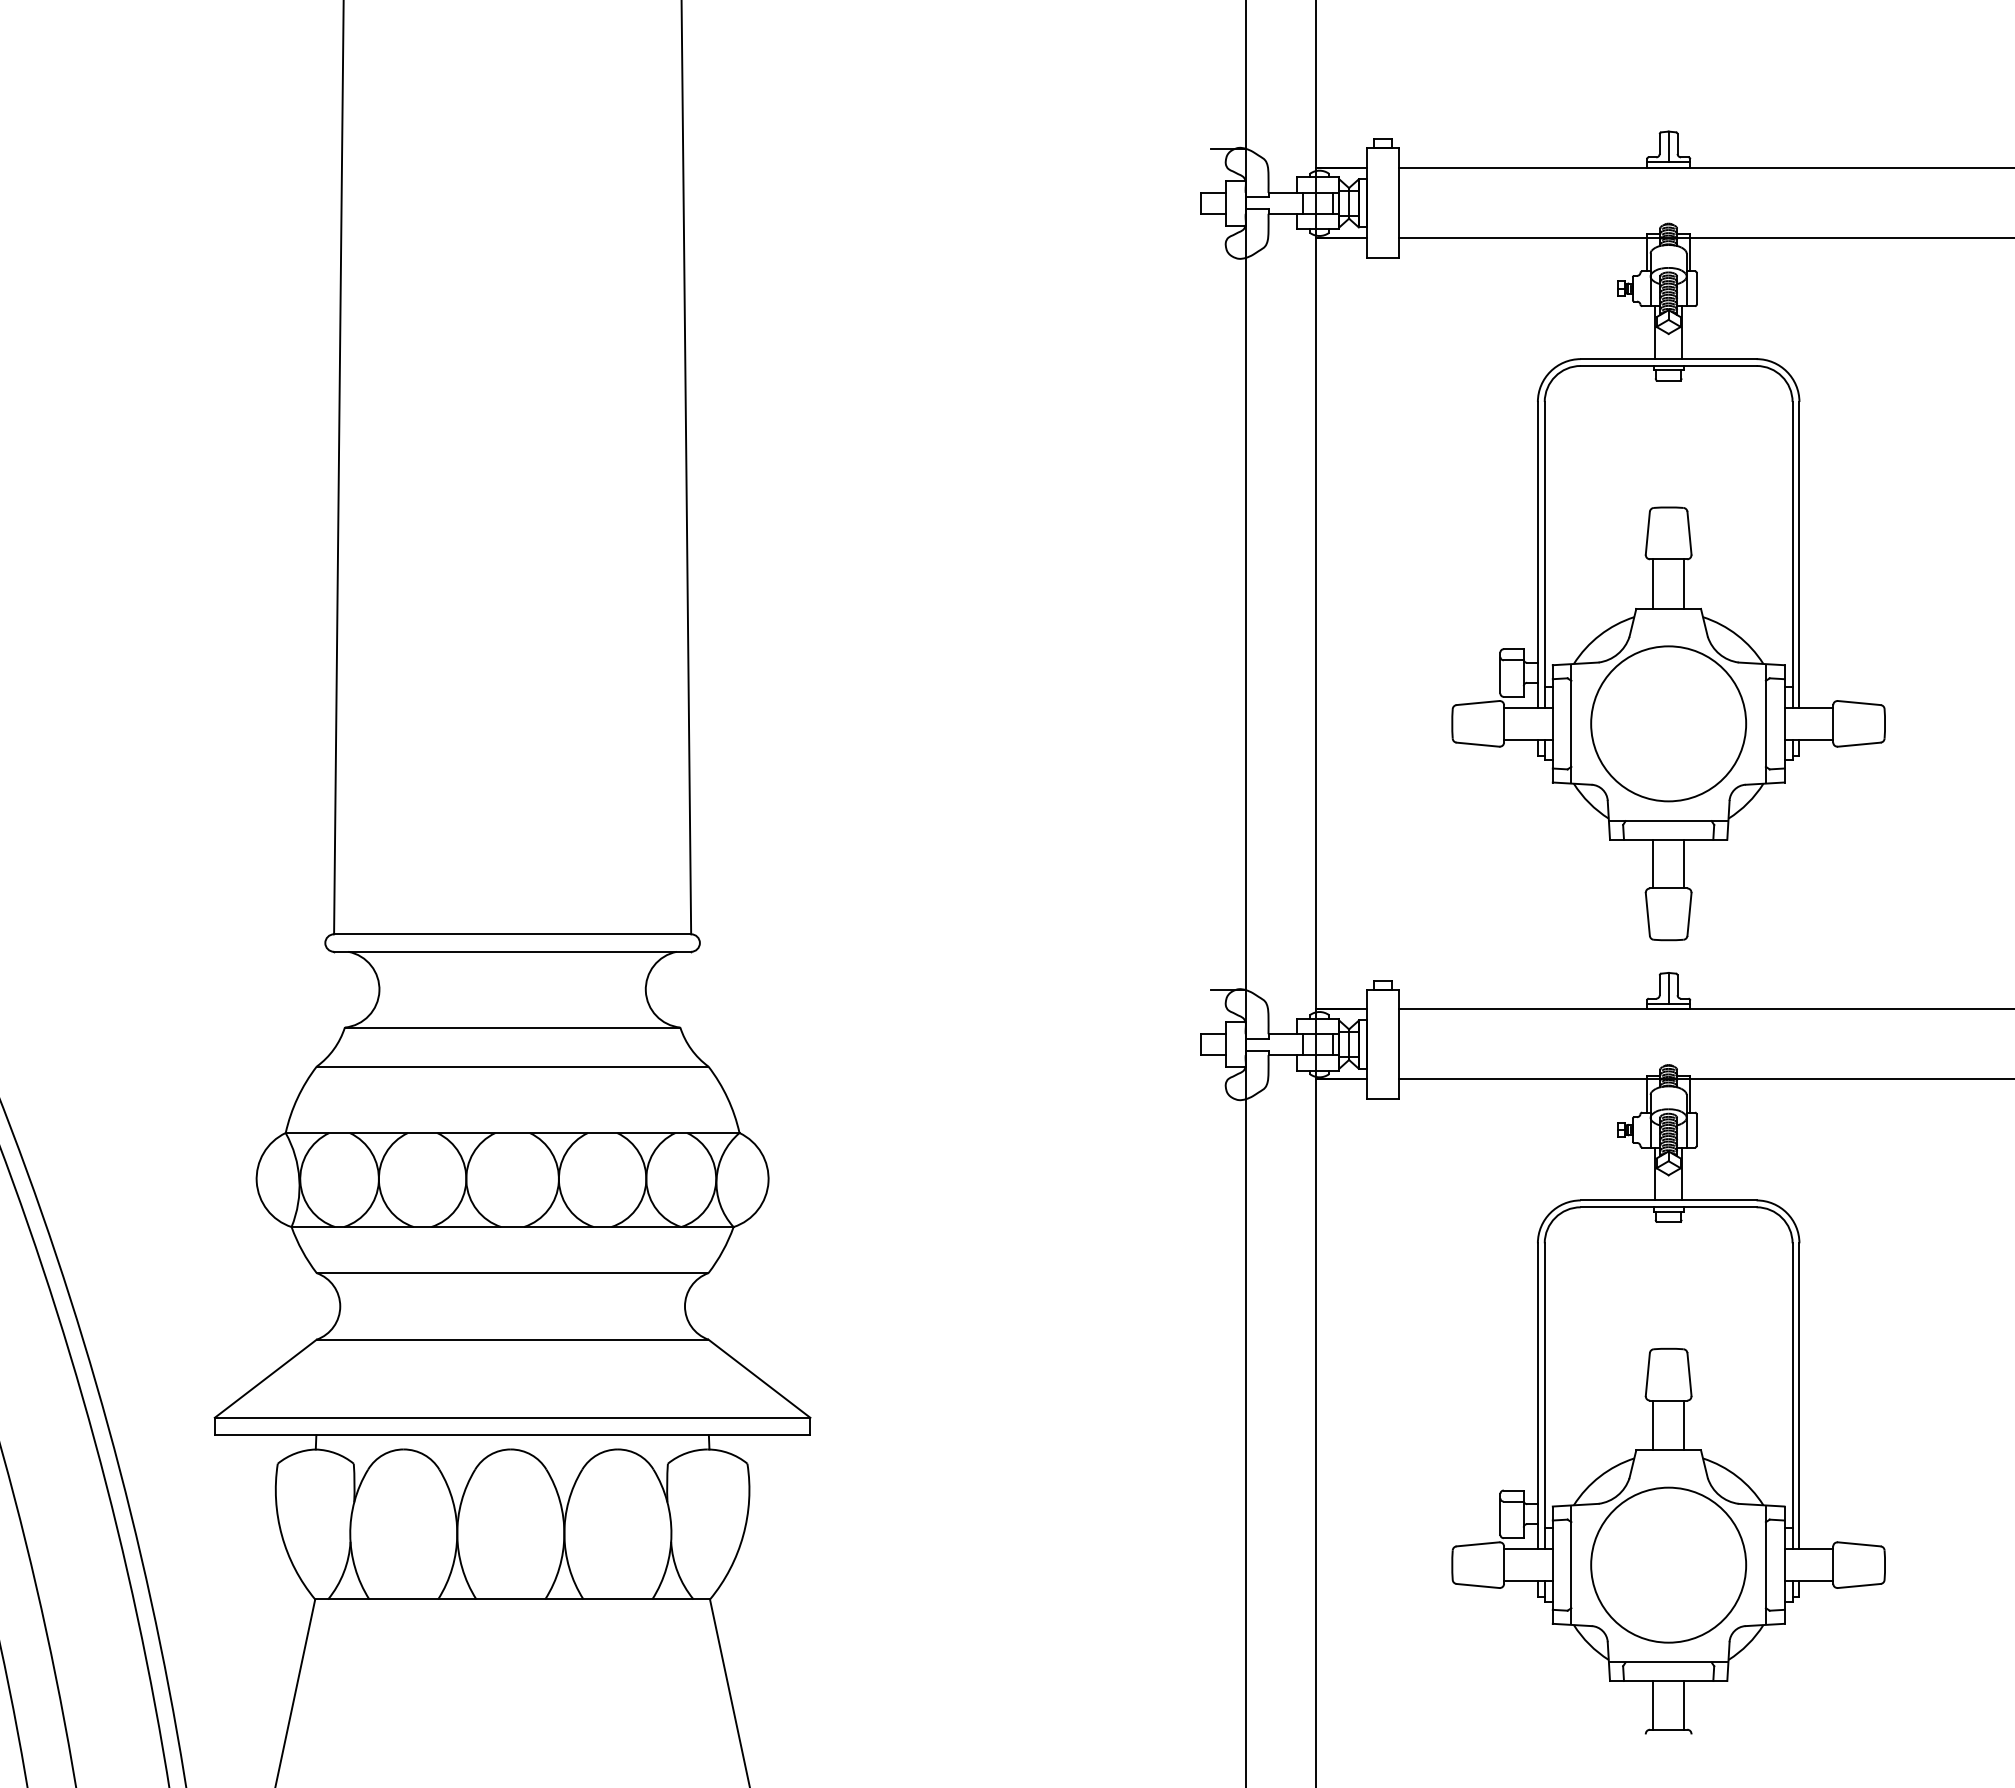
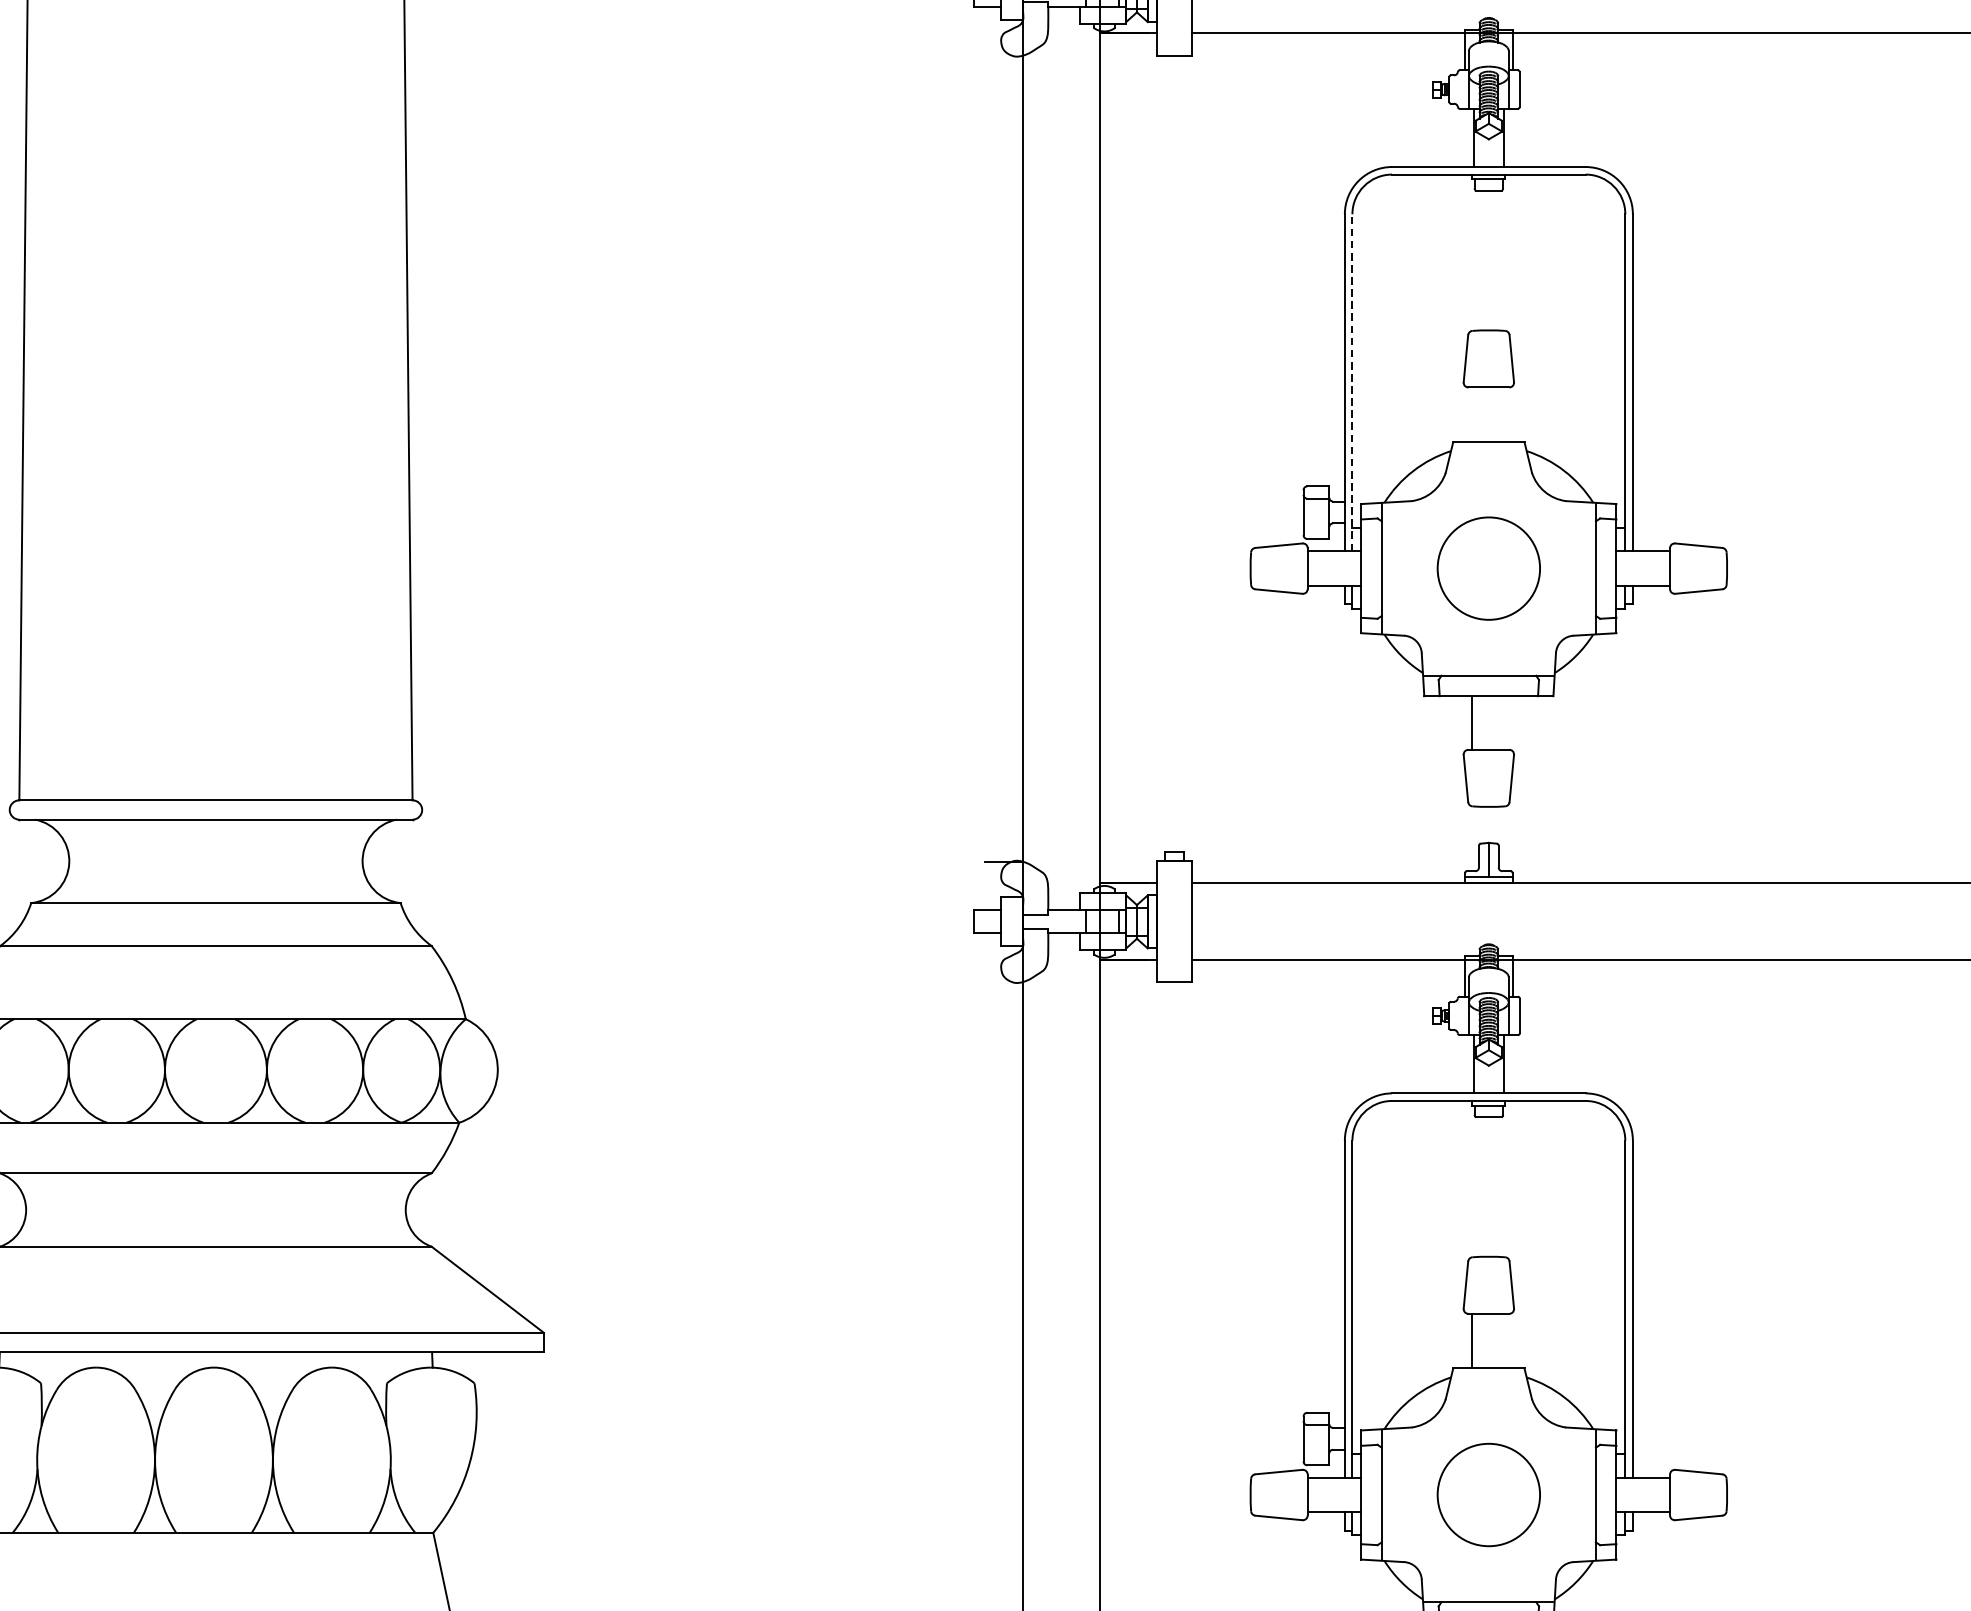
line: (1544, 554) -> (1352, 382), solid -> dashed
line: (1652, 583) -> (1471, 414), removed
line: (1684, 583) -> (1506, 414), removed
circle: (1668, 723) -> (1488, 568), size x0.6
line: (1684, 863) -> (1506, 722), removed
line: (1684, 1425) -> (1506, 1341), removed
circle: (1668, 1564) -> (1488, 1494), size x0.6

